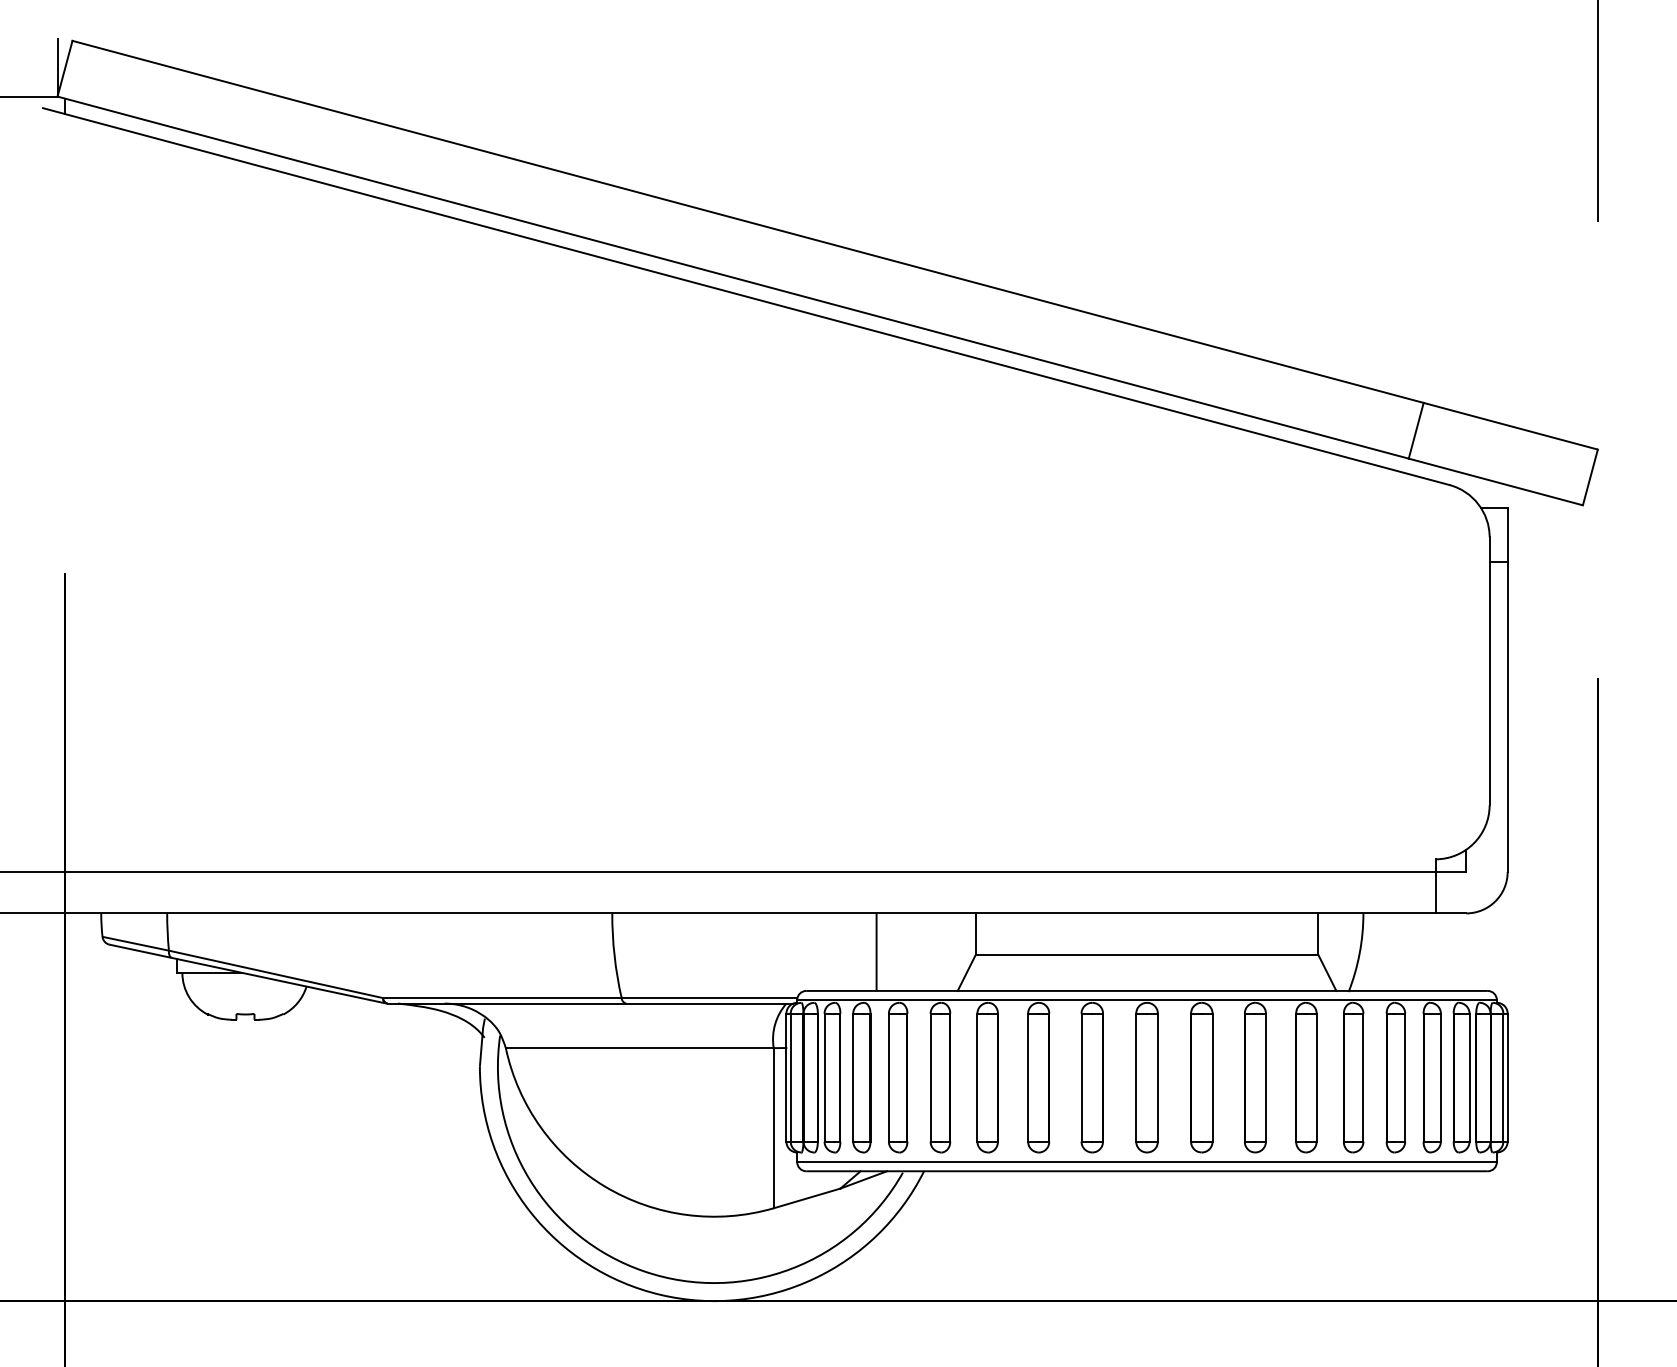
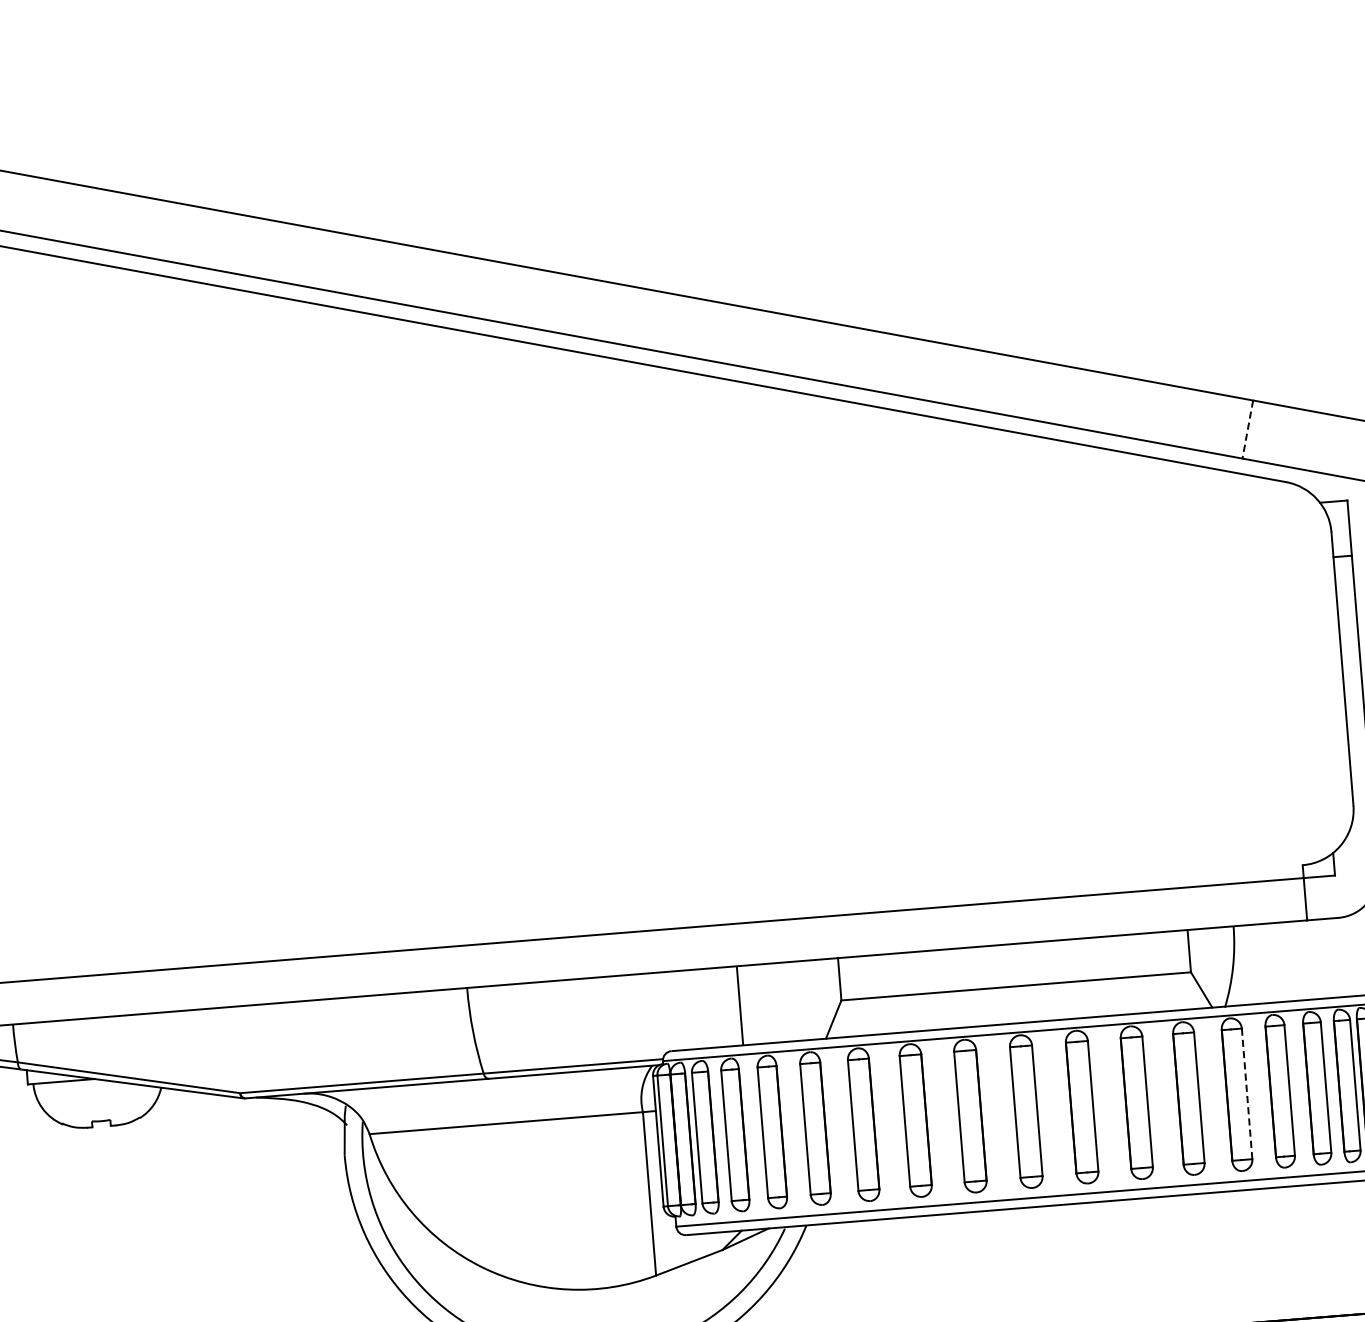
line: (1416, 430) -> (1248, 429), solid -> dashed
line: (1363, 1077) -> (1247, 1093), solid -> dashed

